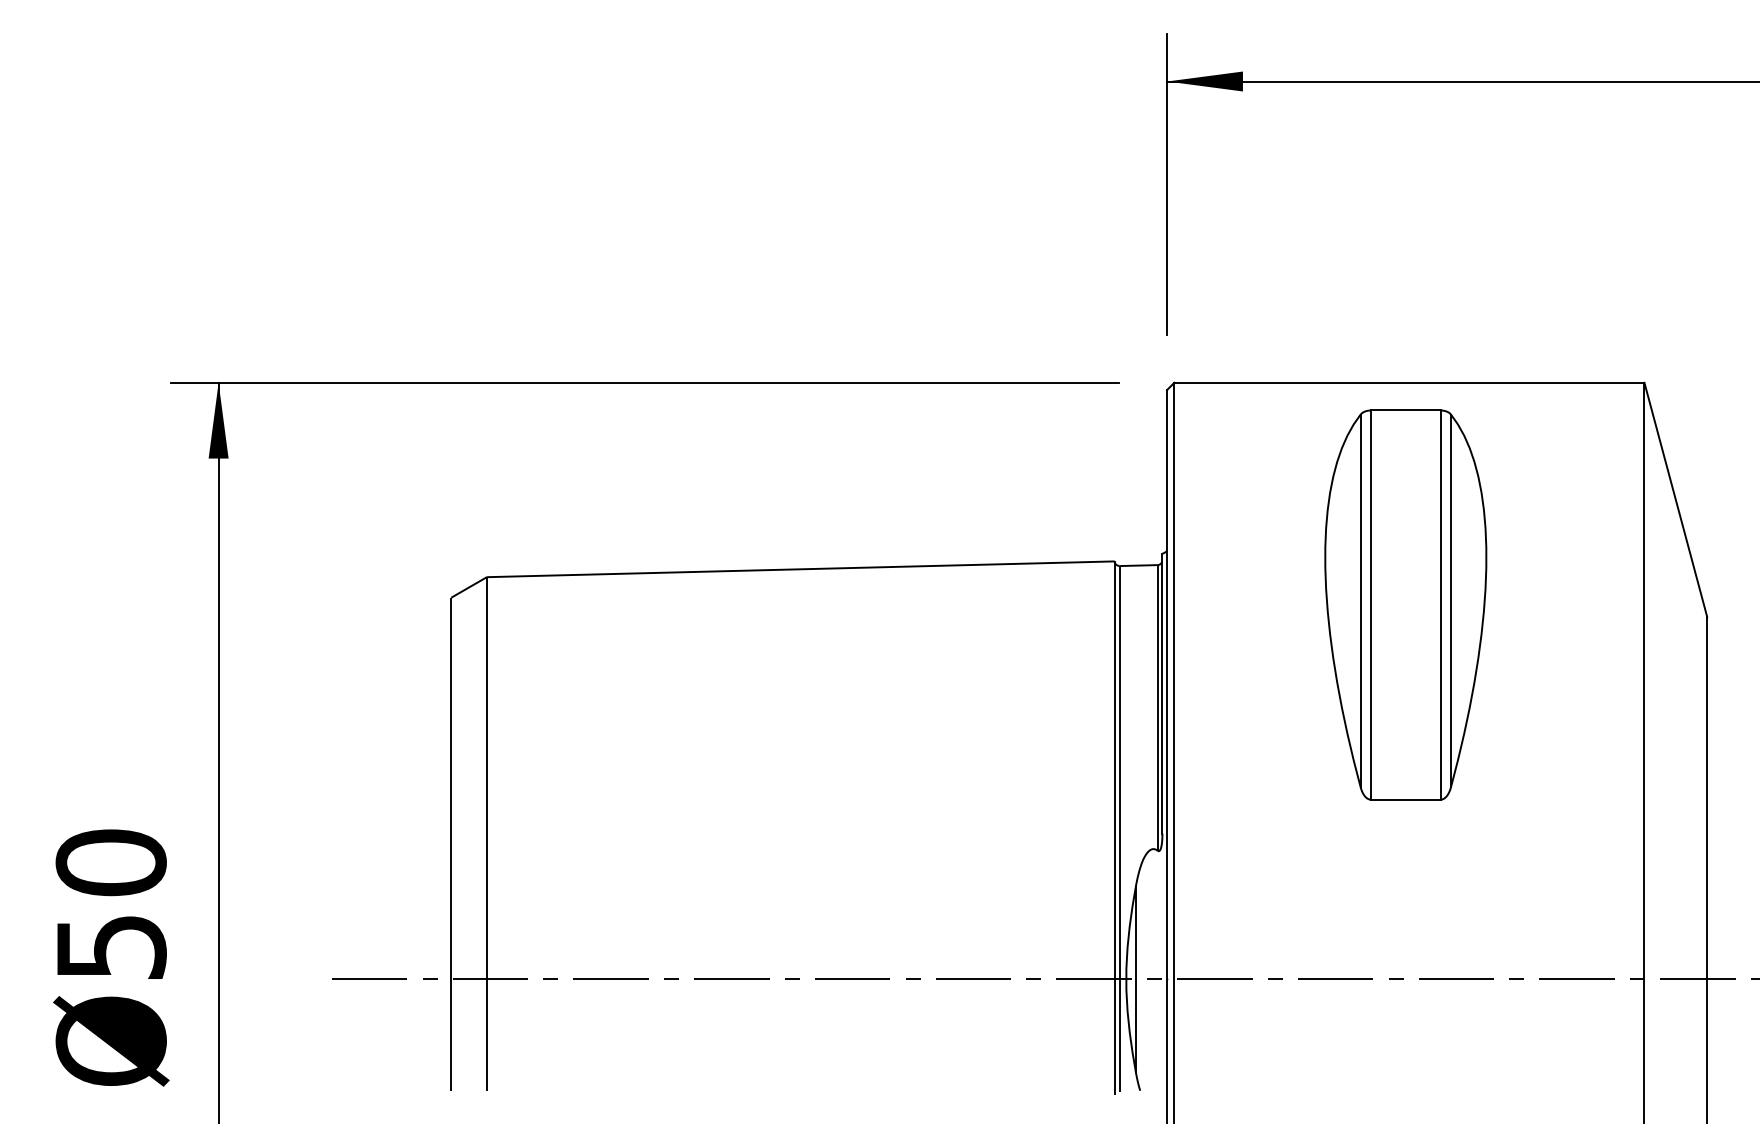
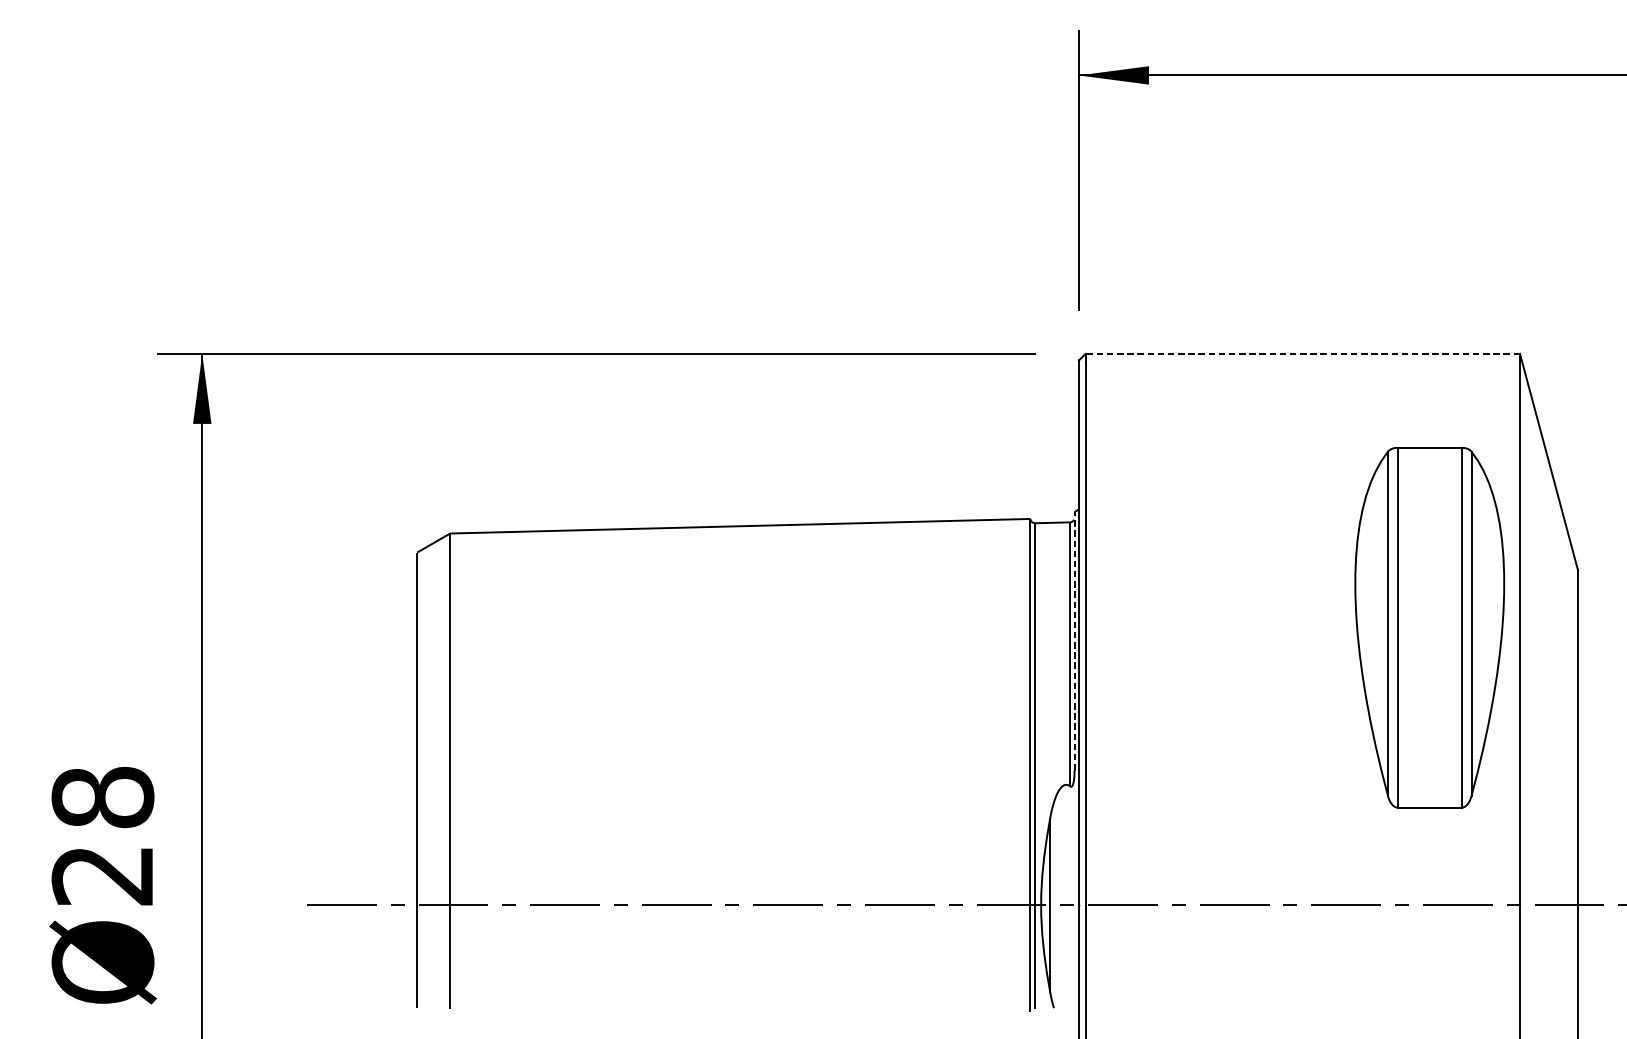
line: (1408, 382) -> (1301, 353), solid -> dashed
part: (1405, 604) -> (1429, 627), moved
line: (1162, 693) -> (1074, 641), solid -> dashed
text: (110, 904) -> (102, 836), Ø50 -> Ø28

